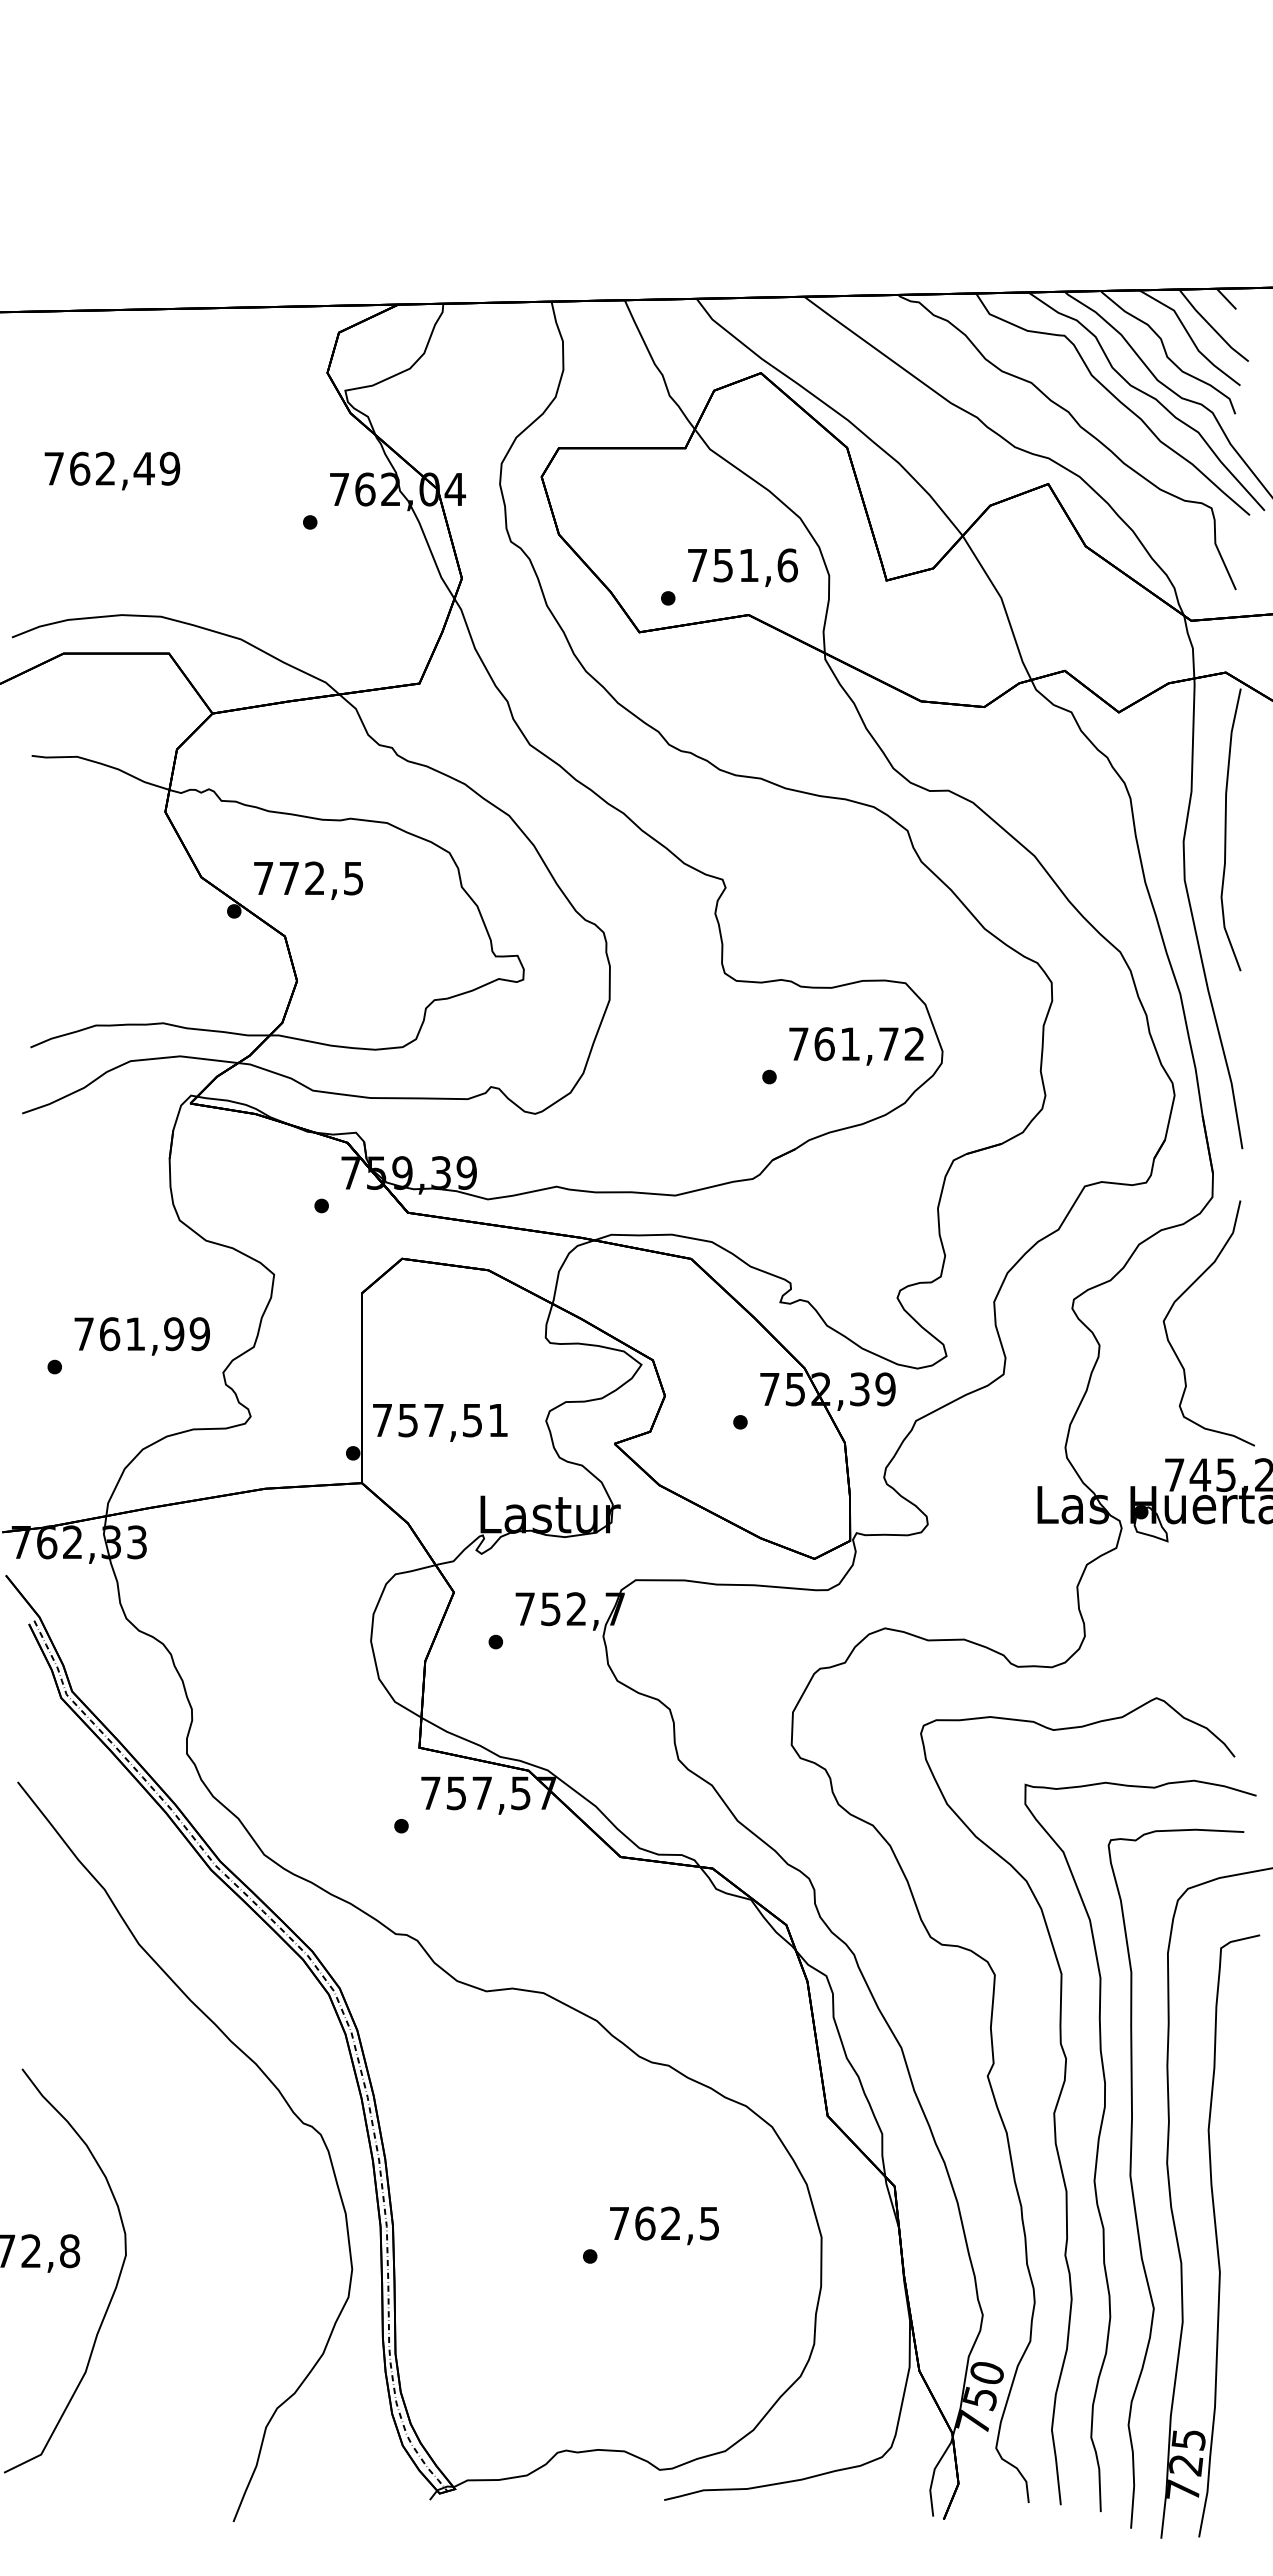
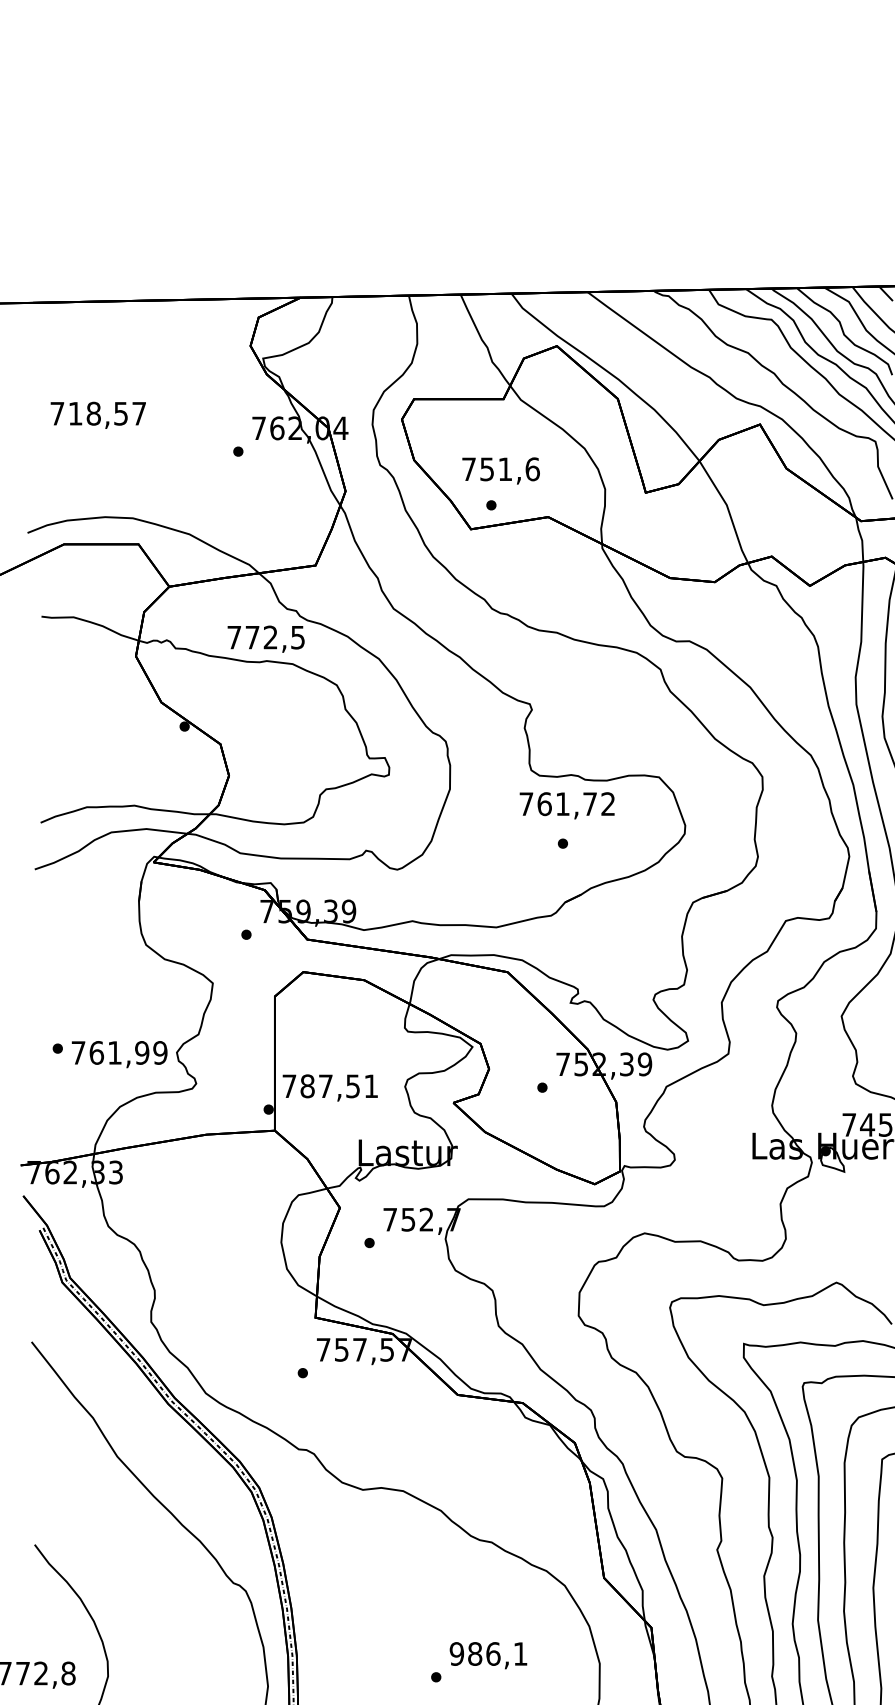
text: (125, 468) -> (107, 413), 762,49 -> 718,57
text: (742, 567) -> (500, 470), moved
text: (308, 880) -> (266, 639), moved
text: (856, 1046) -> (567, 805), moved
text: (141, 1336) -> (119, 1054), moved
text: (408, 1420) -> (307, 1086), 757,51 -> 787,51
text: (663, 2223) -> (488, 1653), 762,5 -> 986,1

